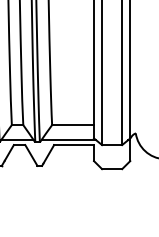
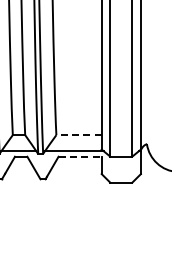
line: (73, 125) -> (79, 135), solid -> dashed
line: (74, 144) -> (80, 156), solid -> dashed

